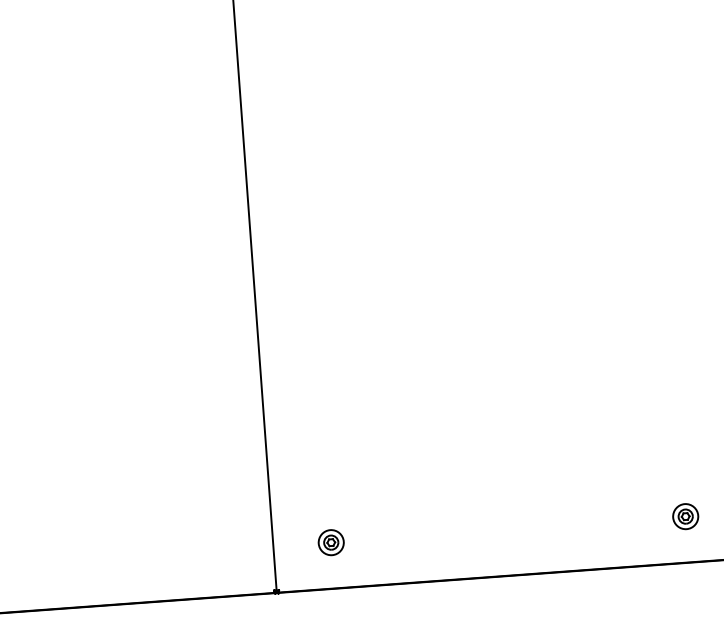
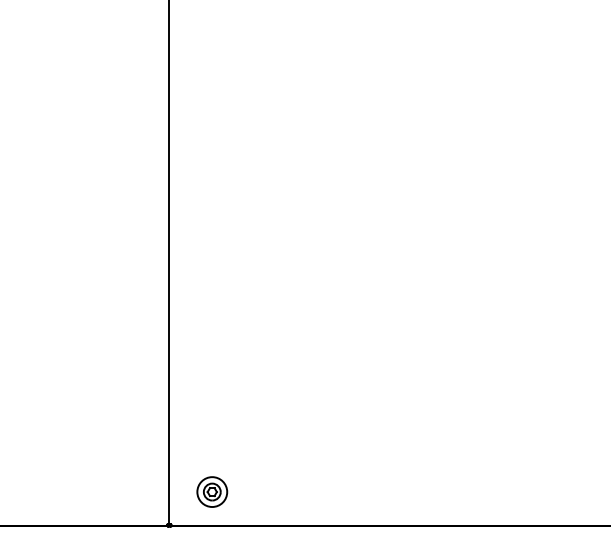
part: (684, 515) -> (475, 491), removed
part: (331, 541) -> (212, 491), size x1.6

